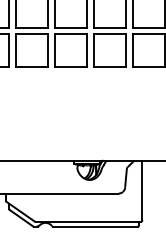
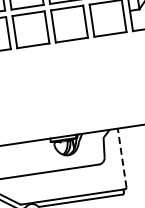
line: (142, 190) -> (122, 157), solid -> dashed

